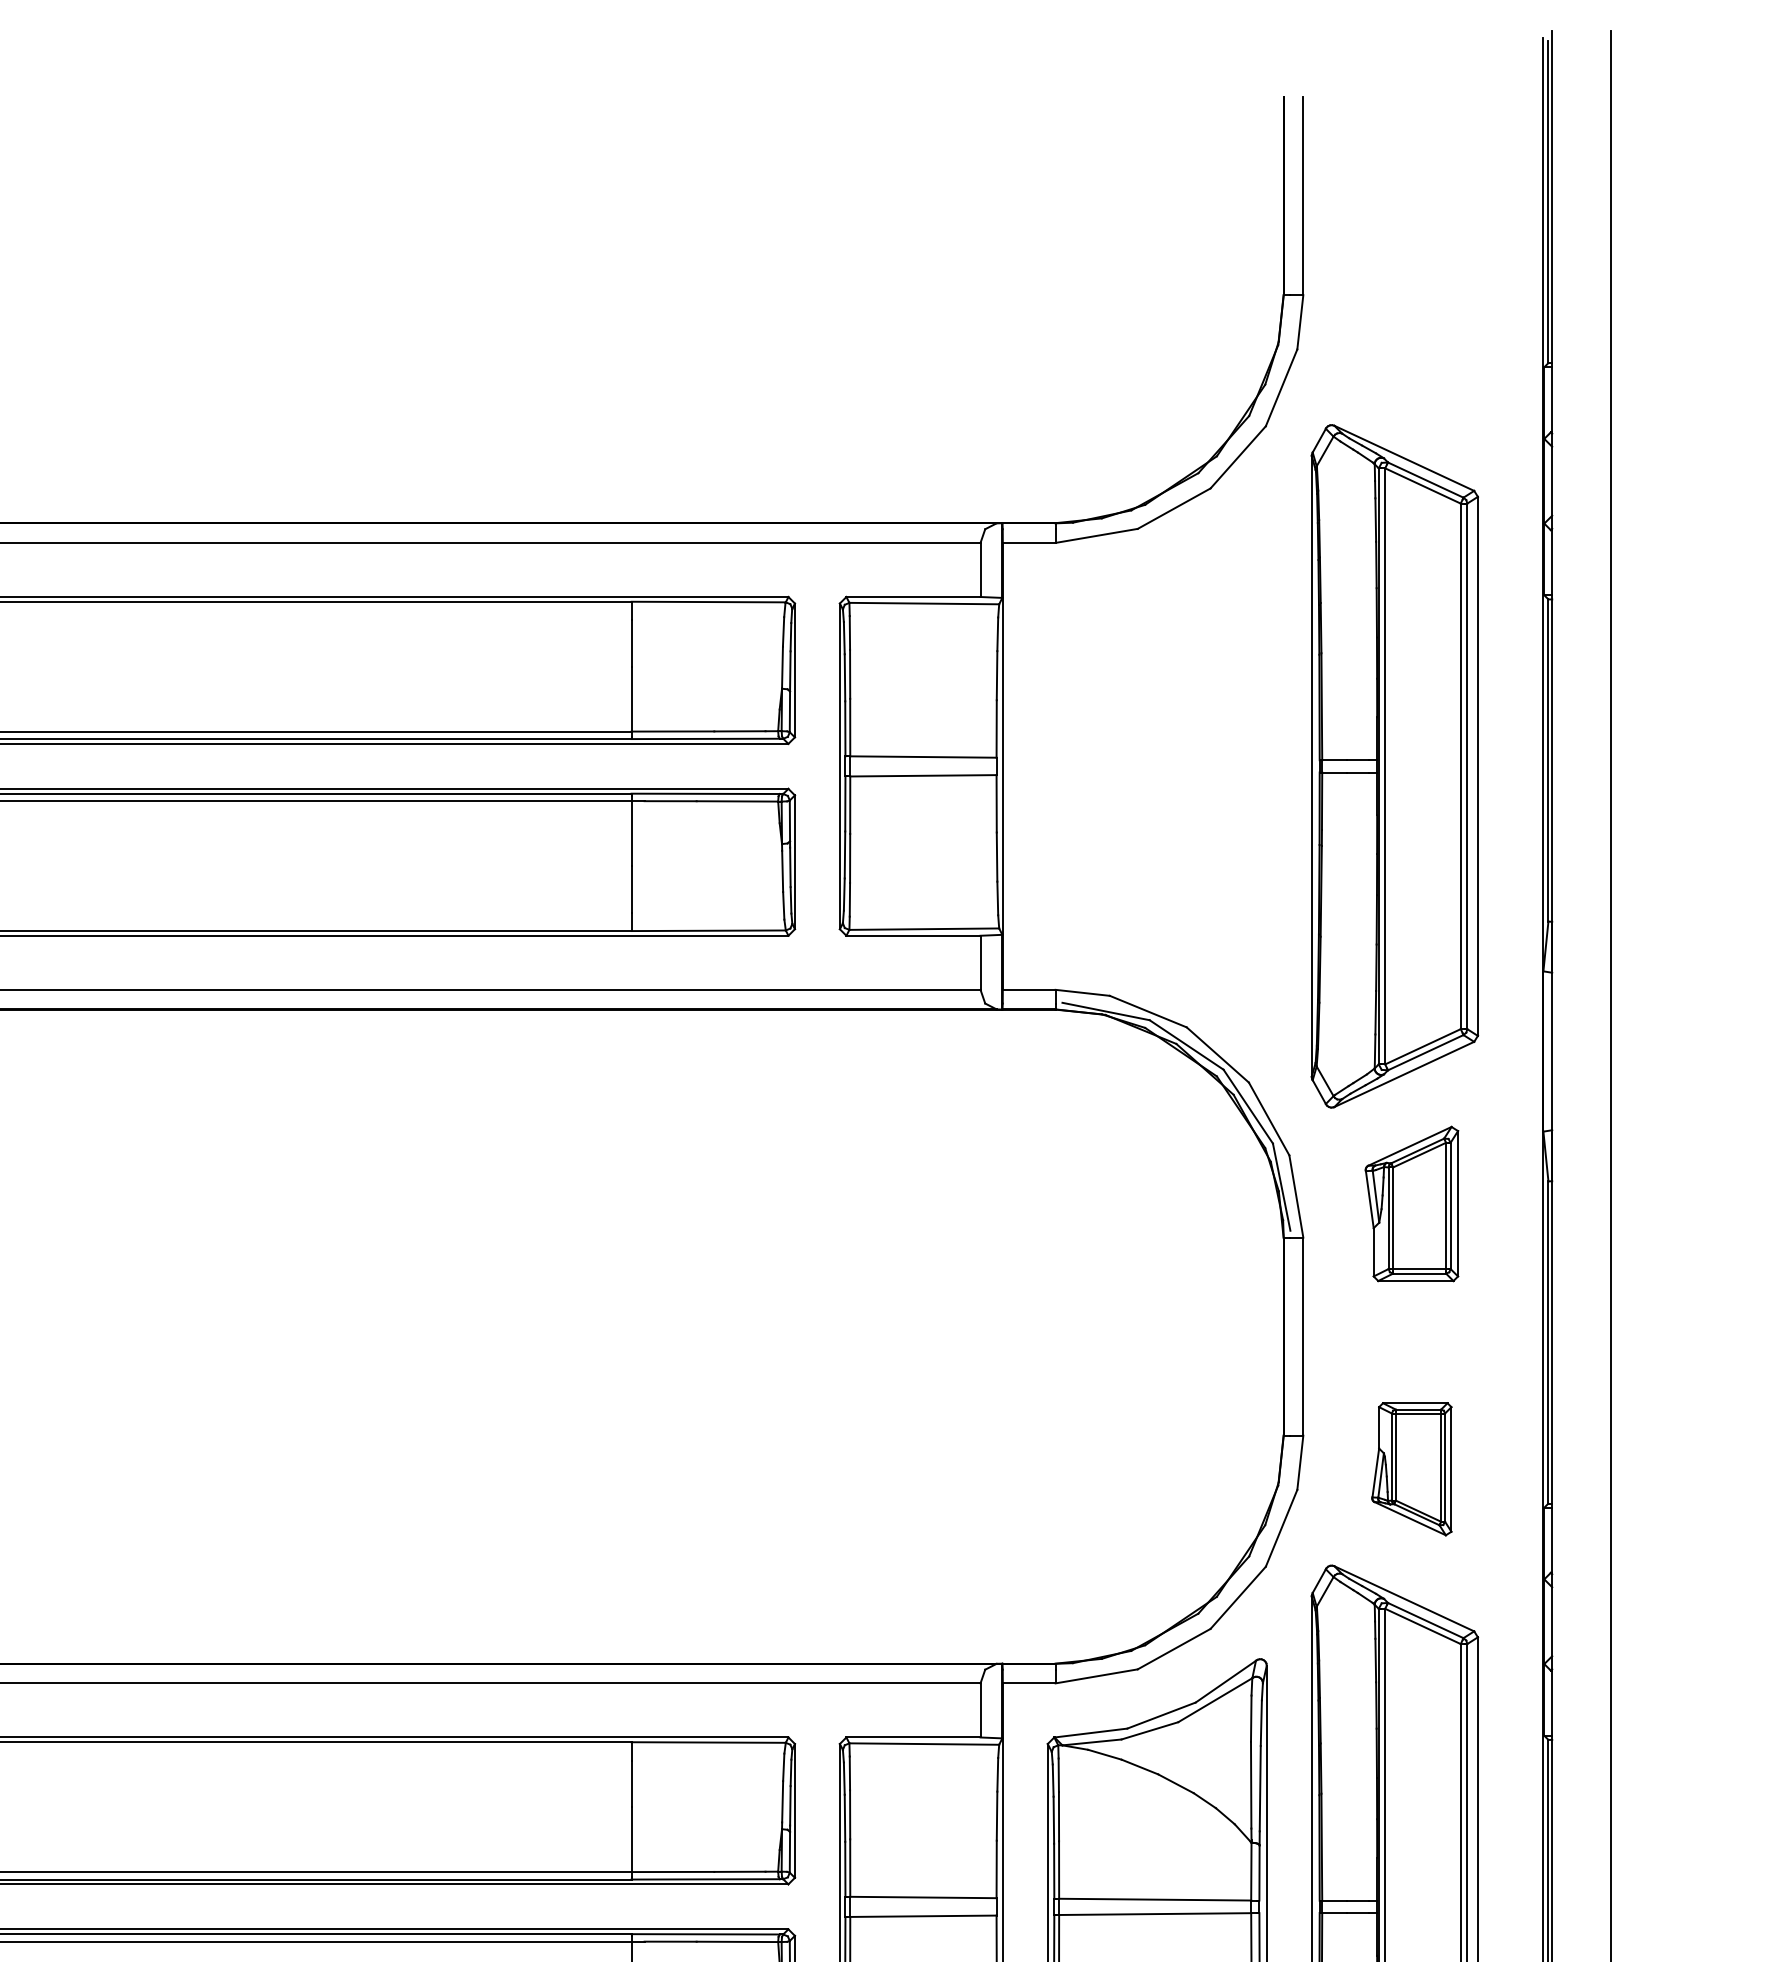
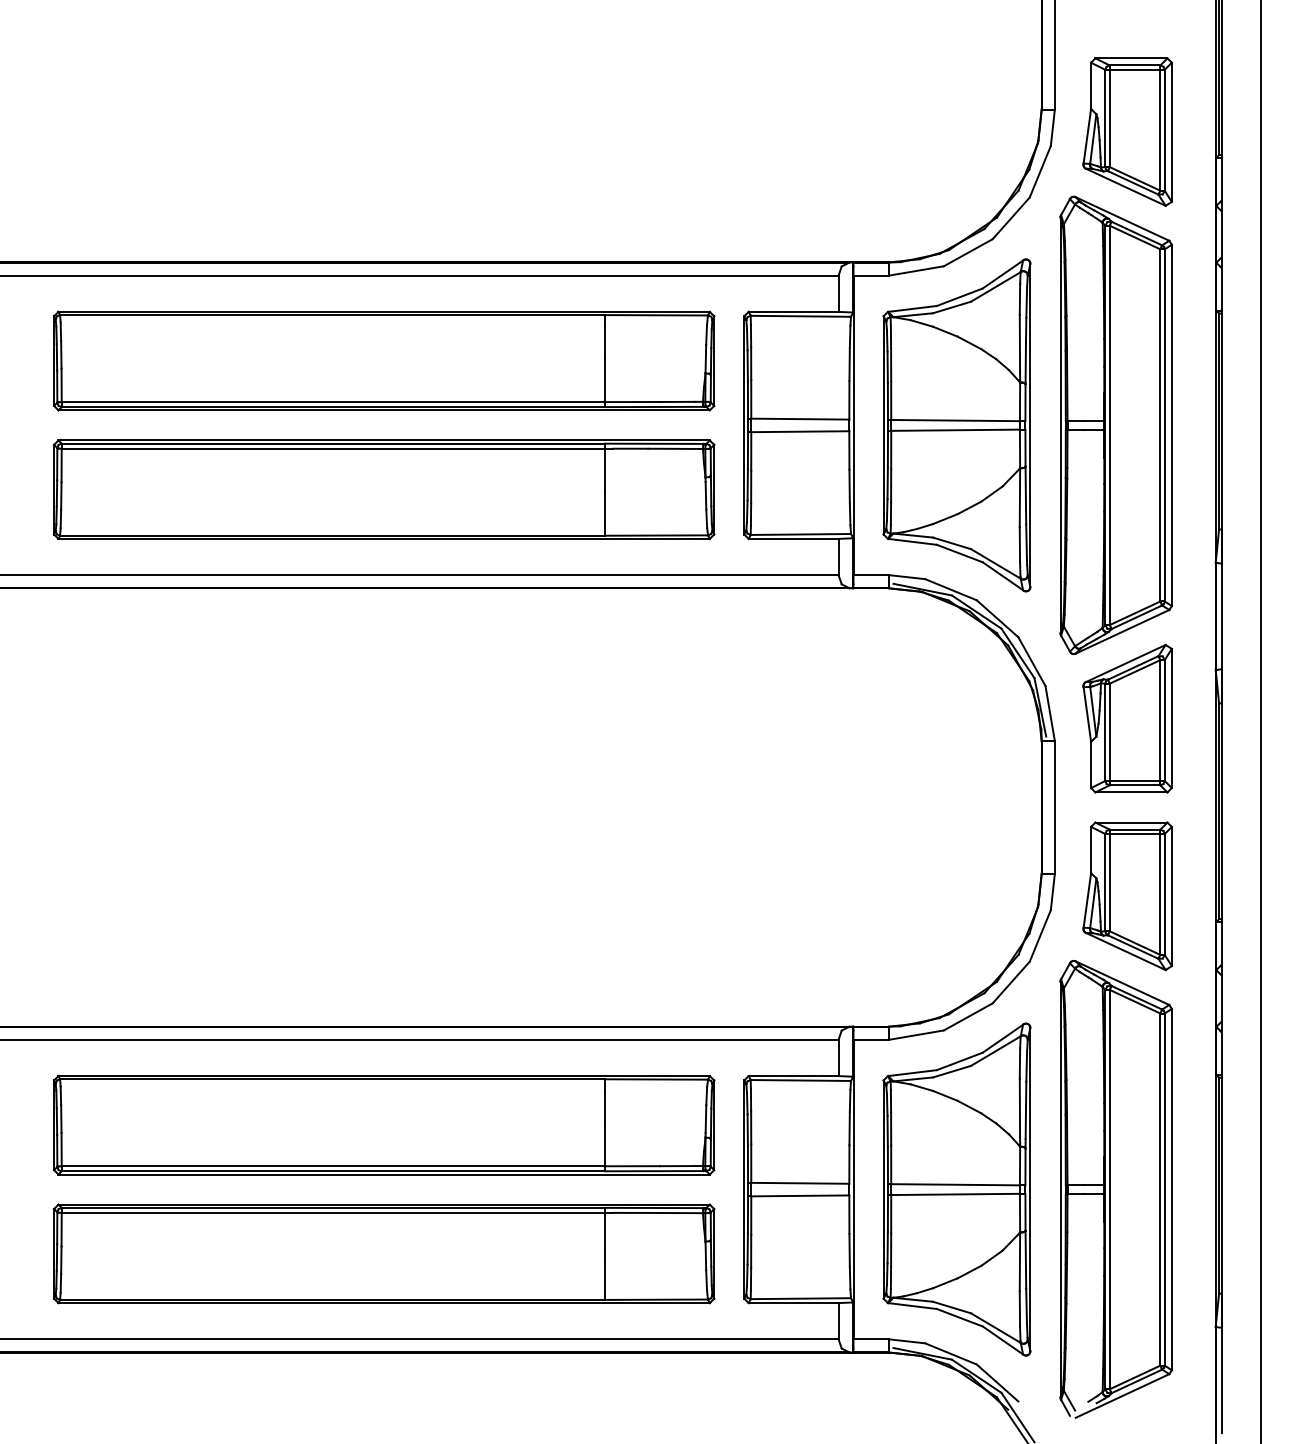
part: (1411, 327) -> (1127, 131), added
part: (1156, 766) -> (956, 425), added
part: (1411, 1203) -> (1127, 718), size x1.43
part: (1411, 1469) -> (1127, 896), size x1.67

